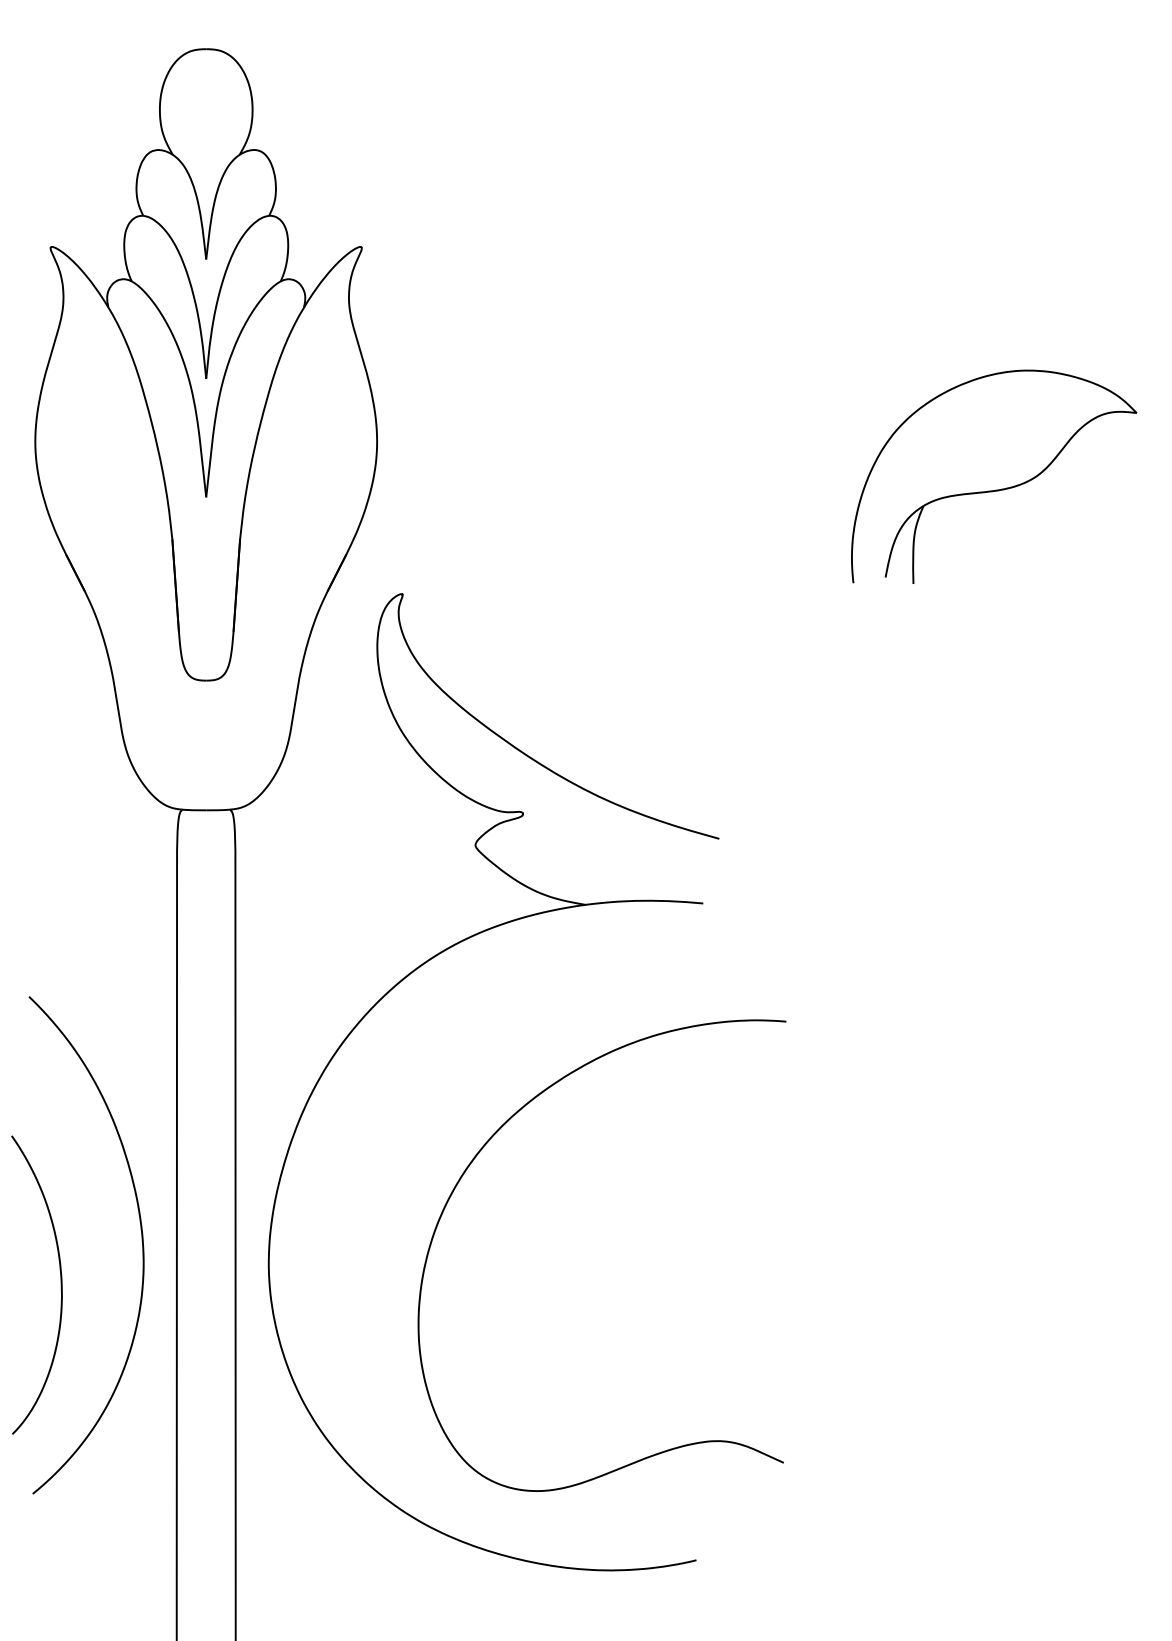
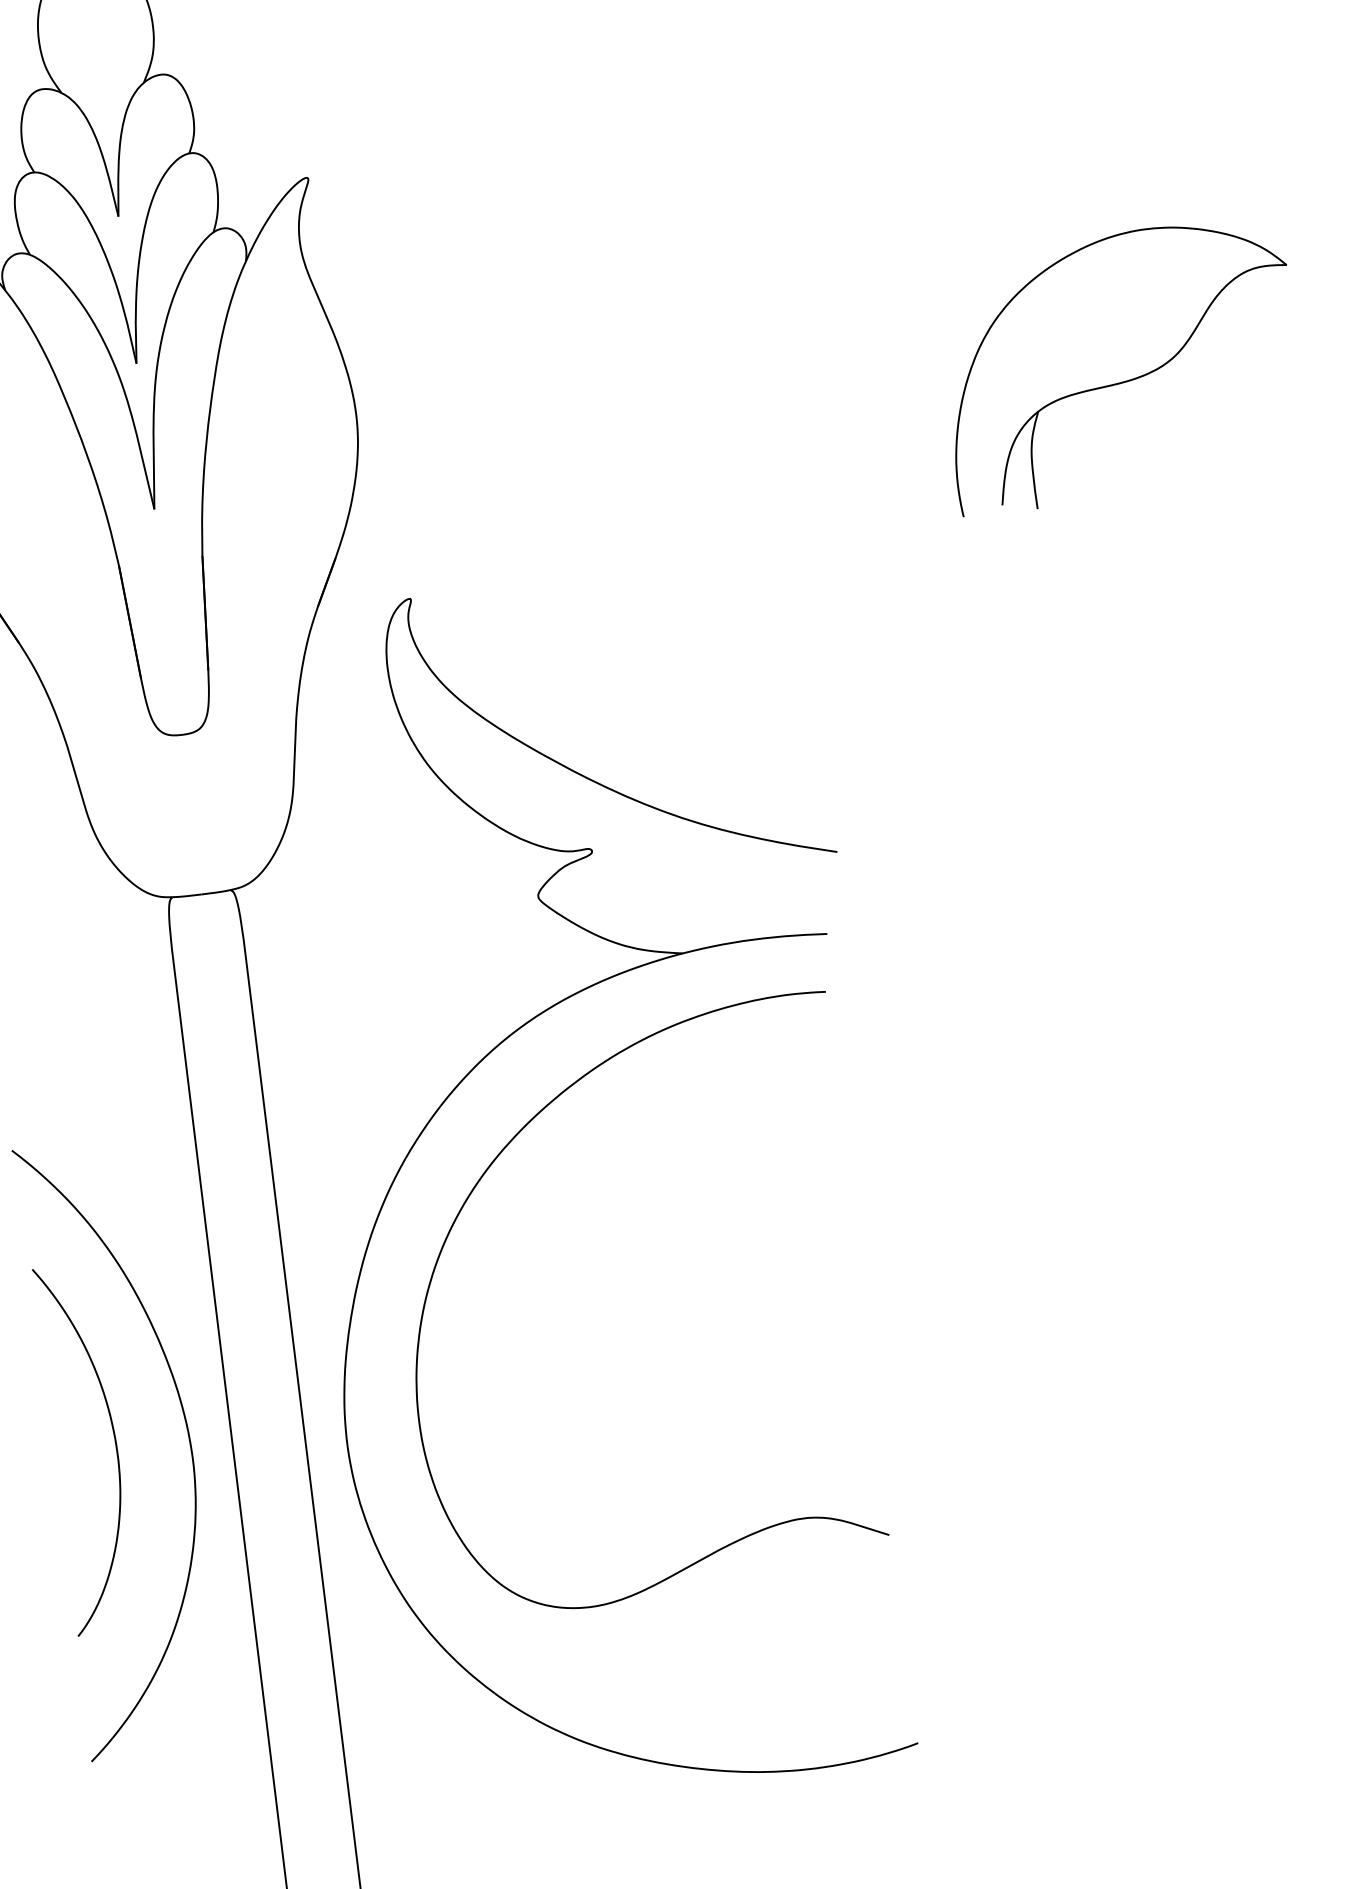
curve: (473, 1161) -> (461, 1211), moved
curve: (60, 1284) -> (114, 1444), moved

